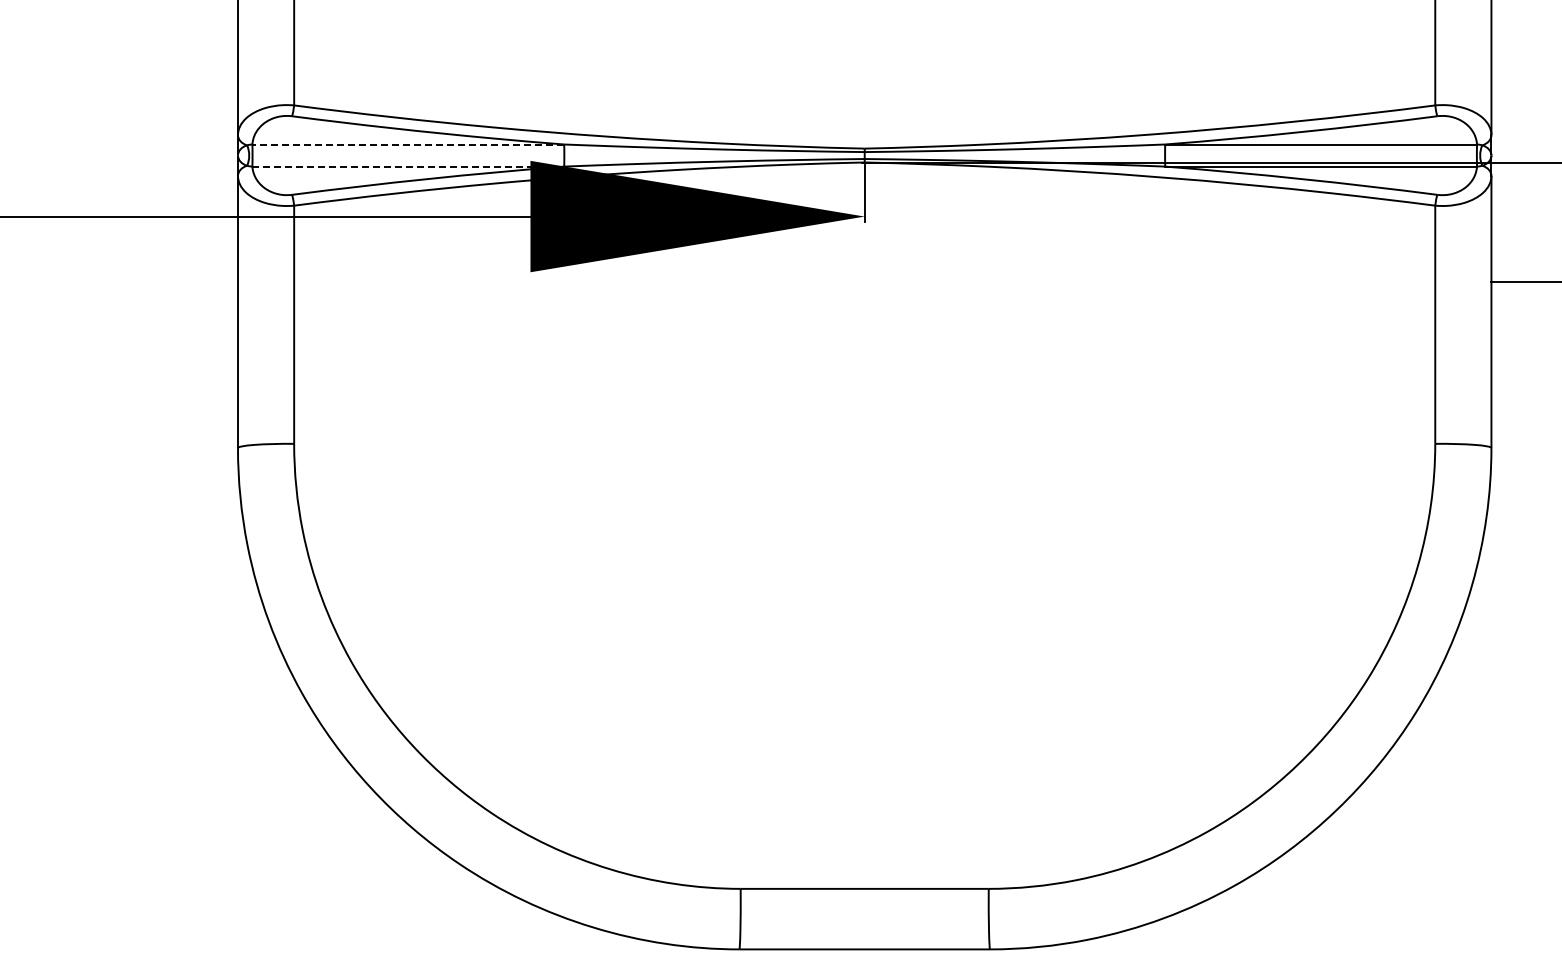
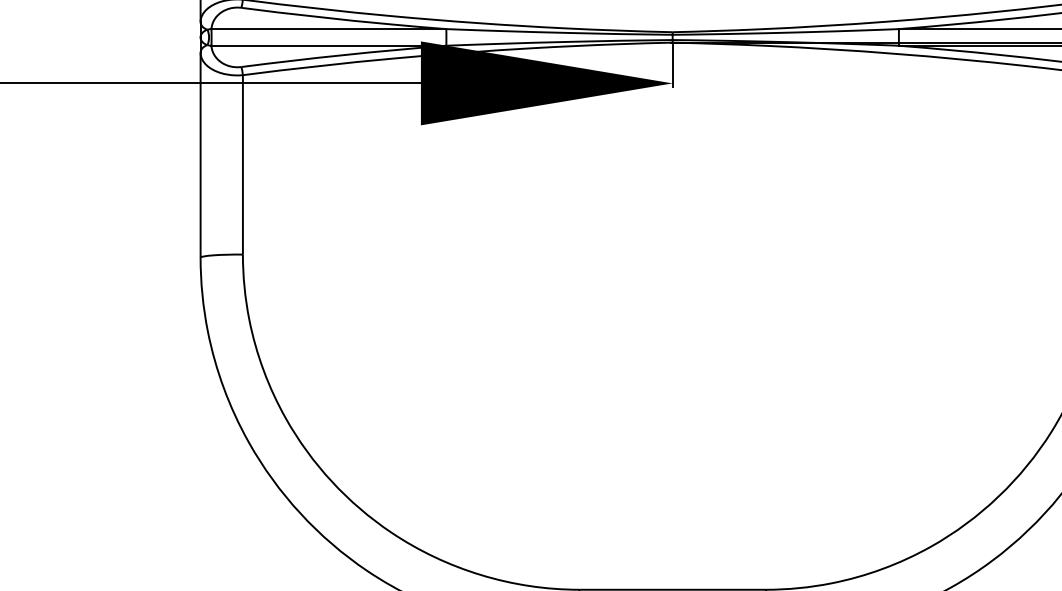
line: (408, 144) -> (329, 29), dashed -> solid
line: (408, 166) -> (329, 45), dashed -> solid

